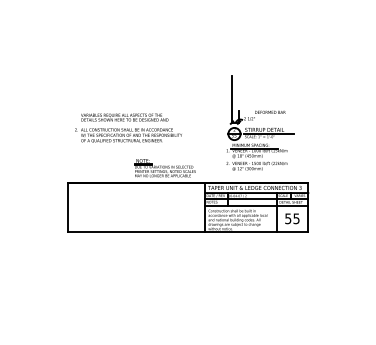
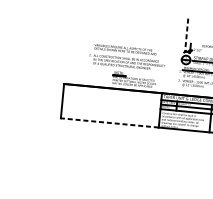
line: (232, 99) -> (187, 35), solid -> dashed
text: (128, 127) -> (127, 56), moved
line: (136, 231) -> (109, 122), solid -> dashed

